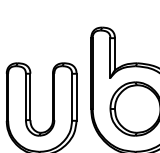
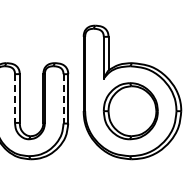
line: (72, 96) -> (63, 98), solid -> dashed
line: (26, 97) -> (15, 99), solid -> dashed

